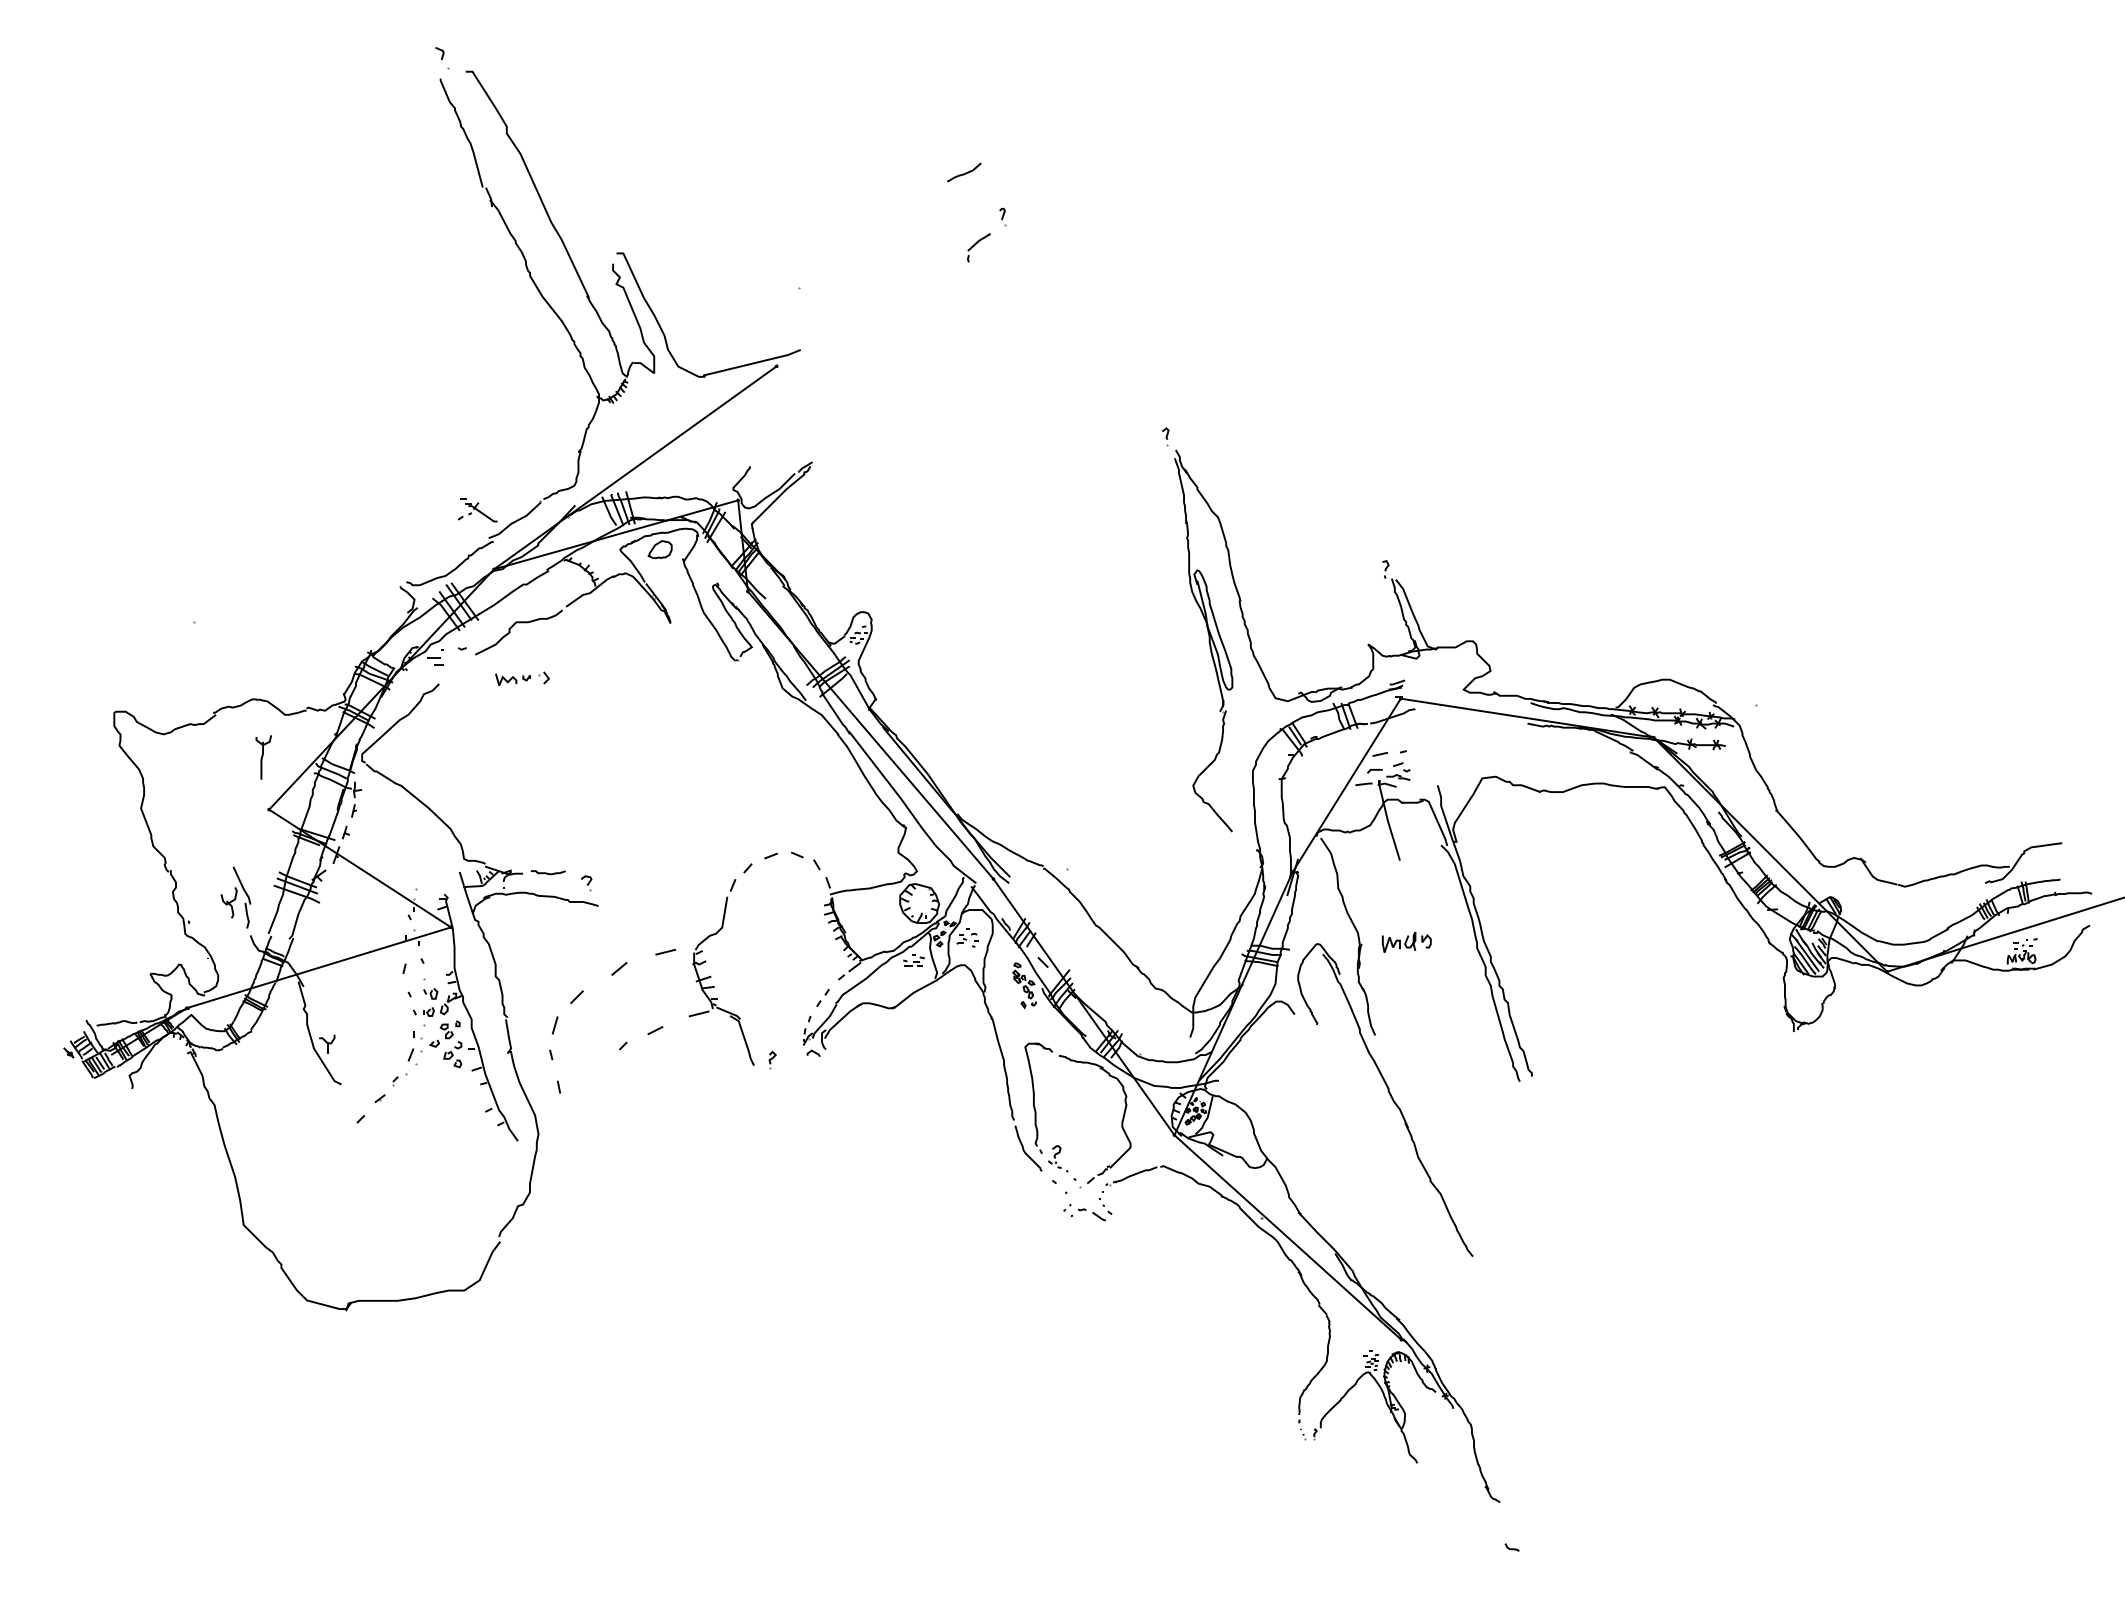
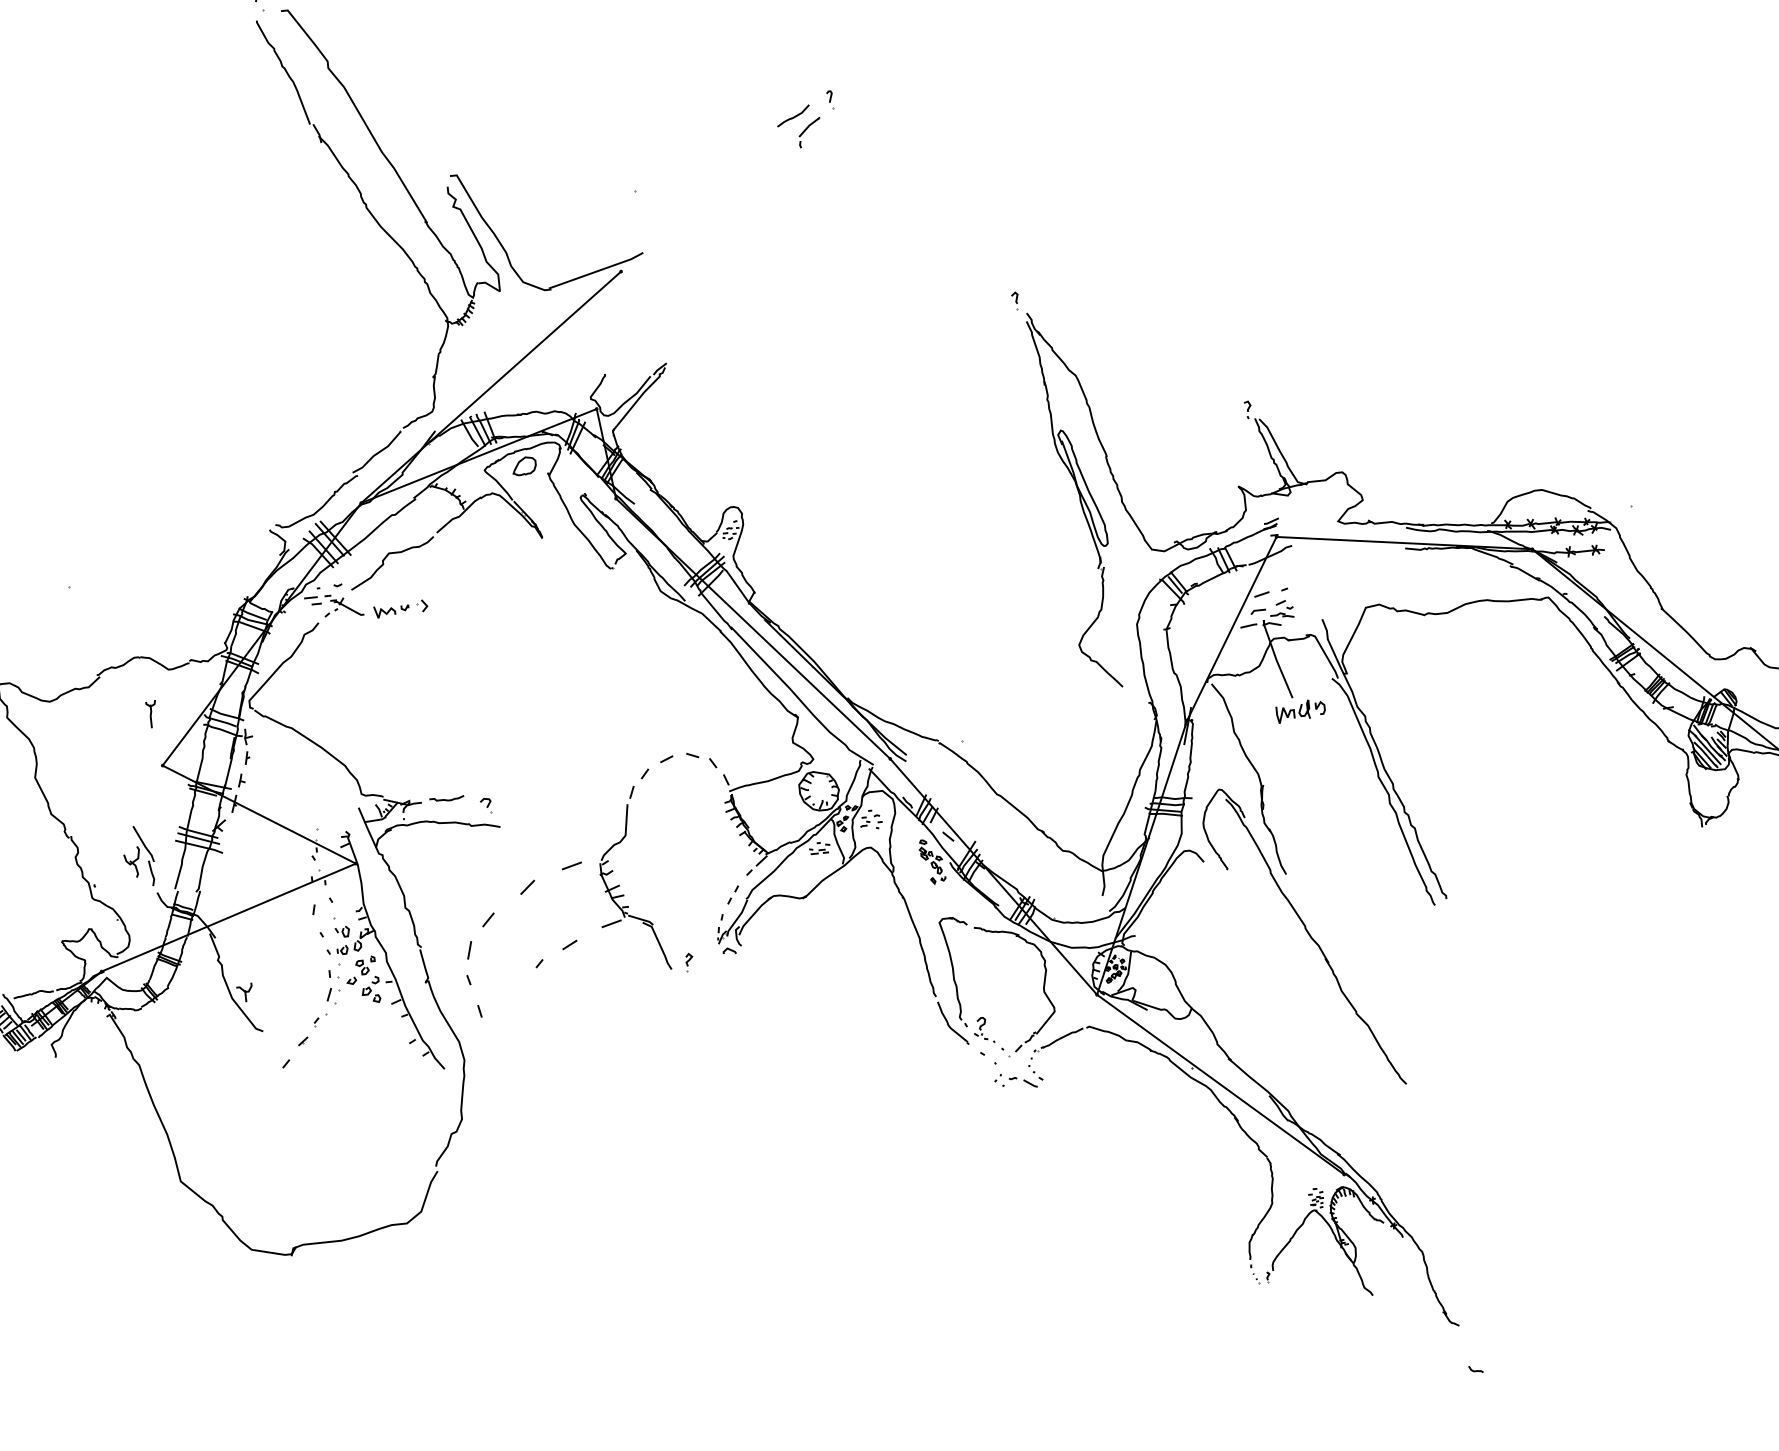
curve: (965, 172) -> (794, 115), moved
part: (477, 510) -> (343, 605), moved
part: (263, 757) -> (151, 714), size x0.62
part: (1406, 941) -> (1300, 710), moved

